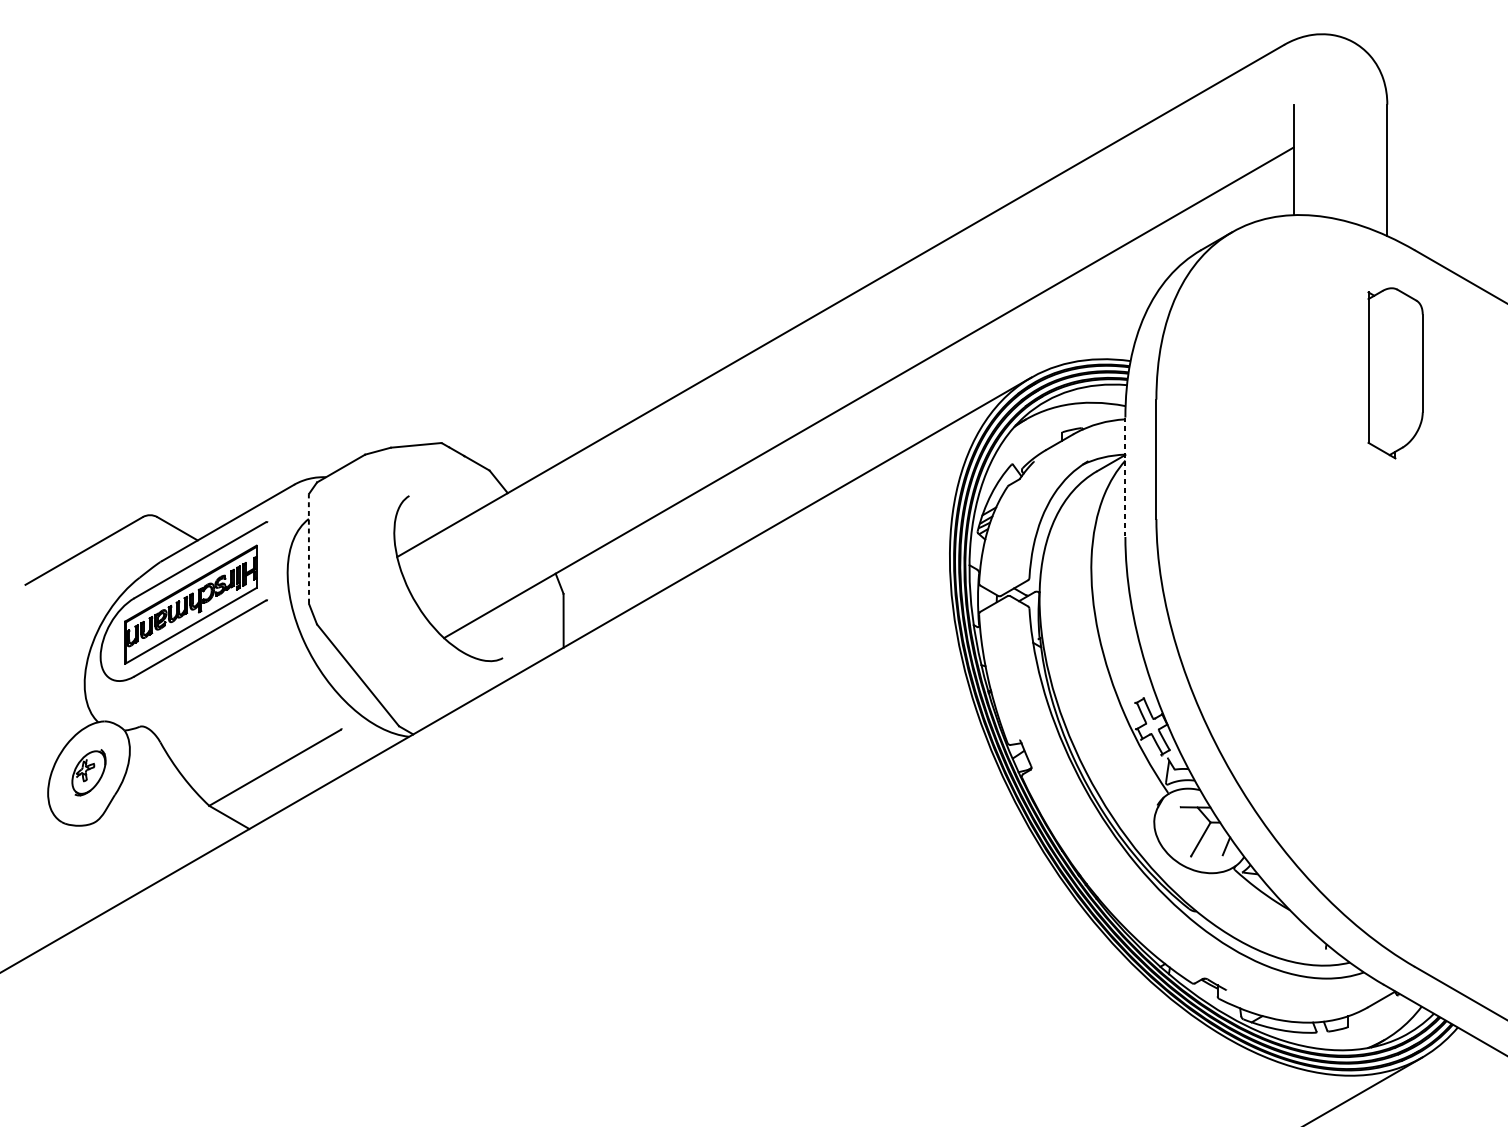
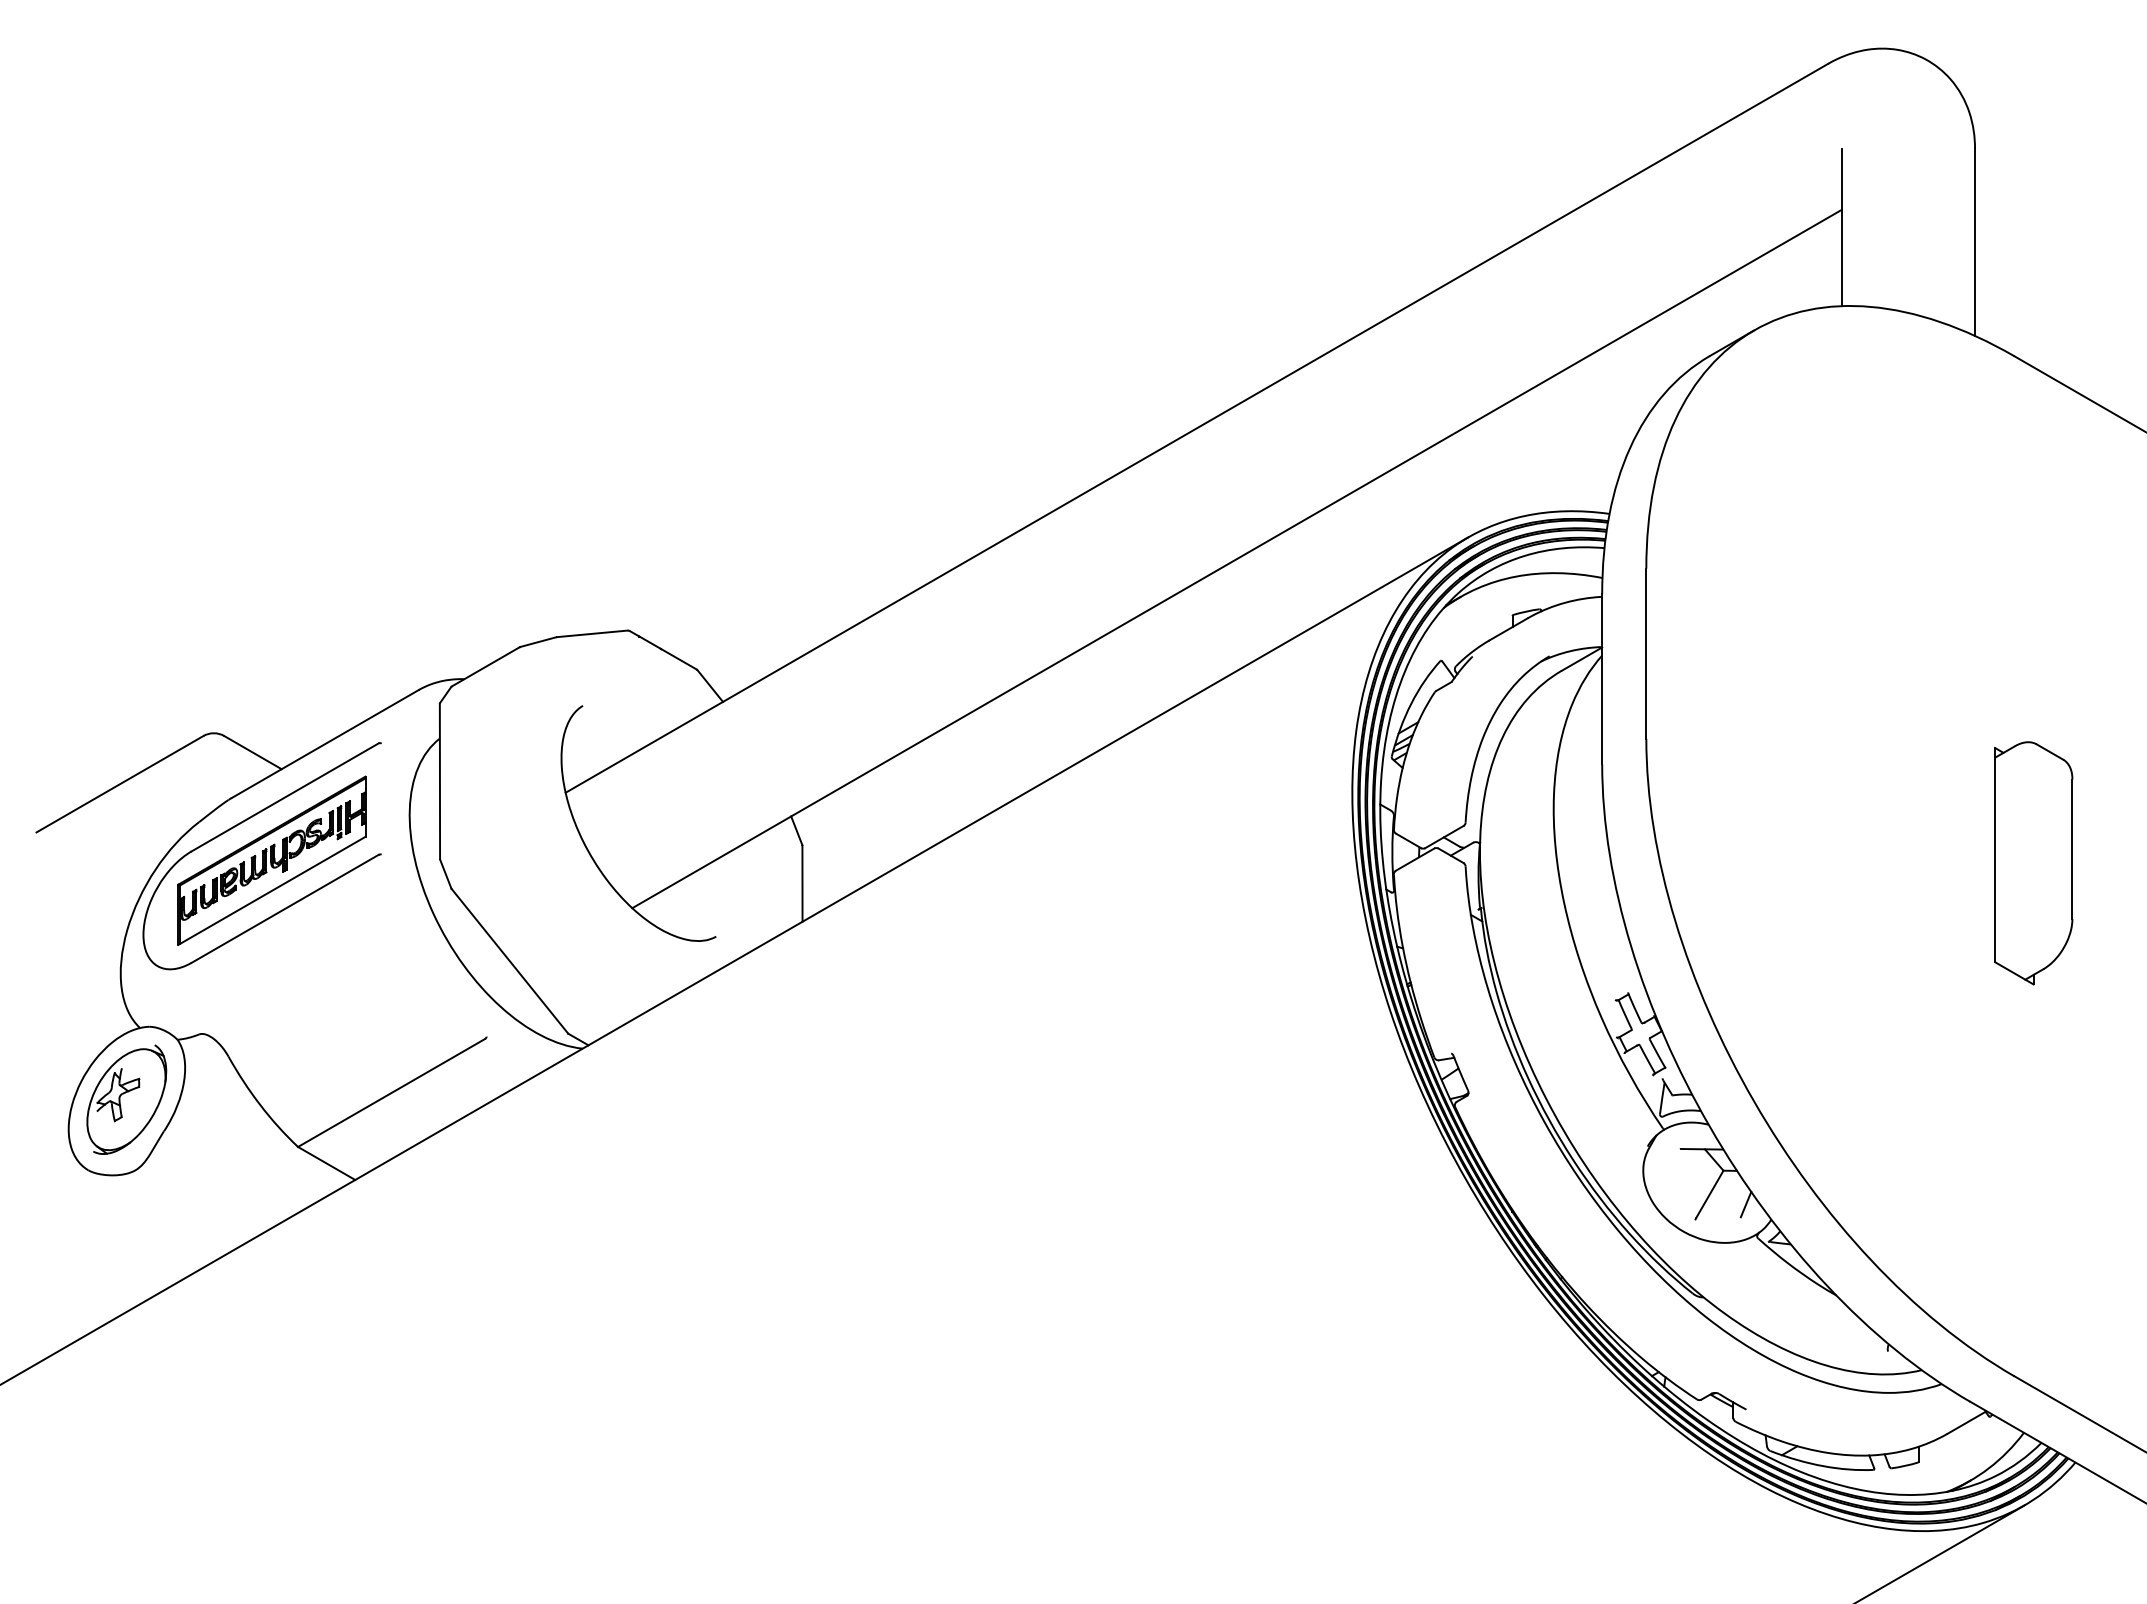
part: (1395, 373) -> (2033, 863), moved
line: (1125, 477) -> (1602, 679), dashed -> solid
line: (308, 549) -> (439, 781), dashed -> solid
part: (88, 772) -> (126, 1099), size x1.67

